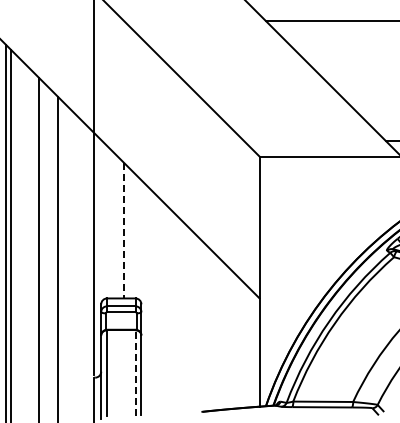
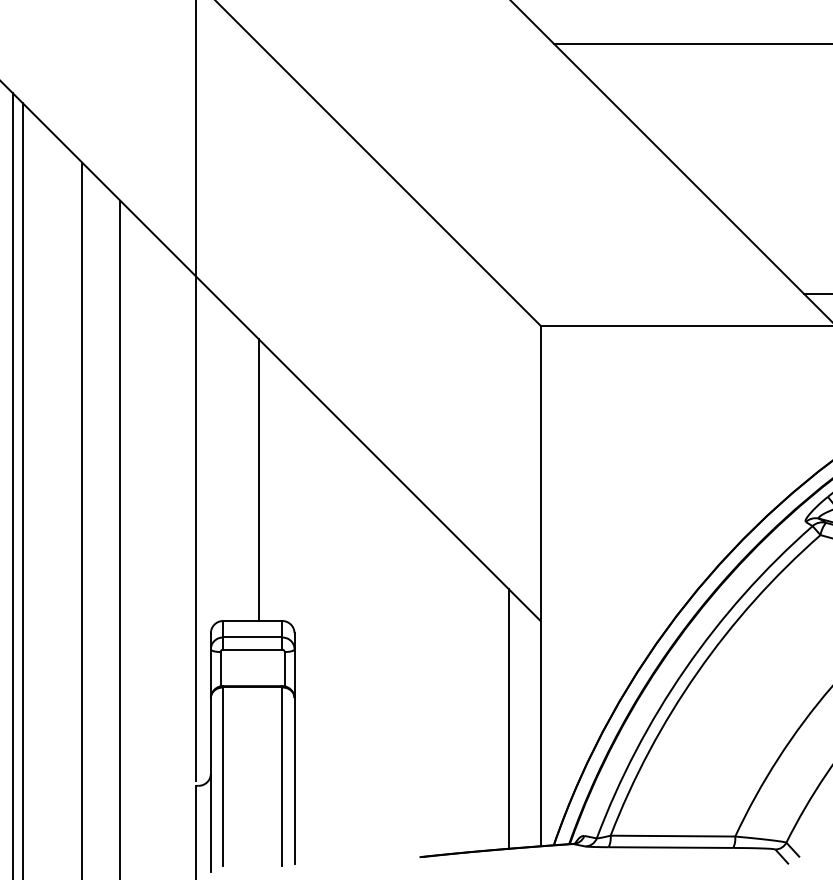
line: (124, 230) -> (259, 479), dashed -> solid
line: (244, 345) -> (509, 718), added
line: (135, 373) -> (282, 777), dashed -> solid

